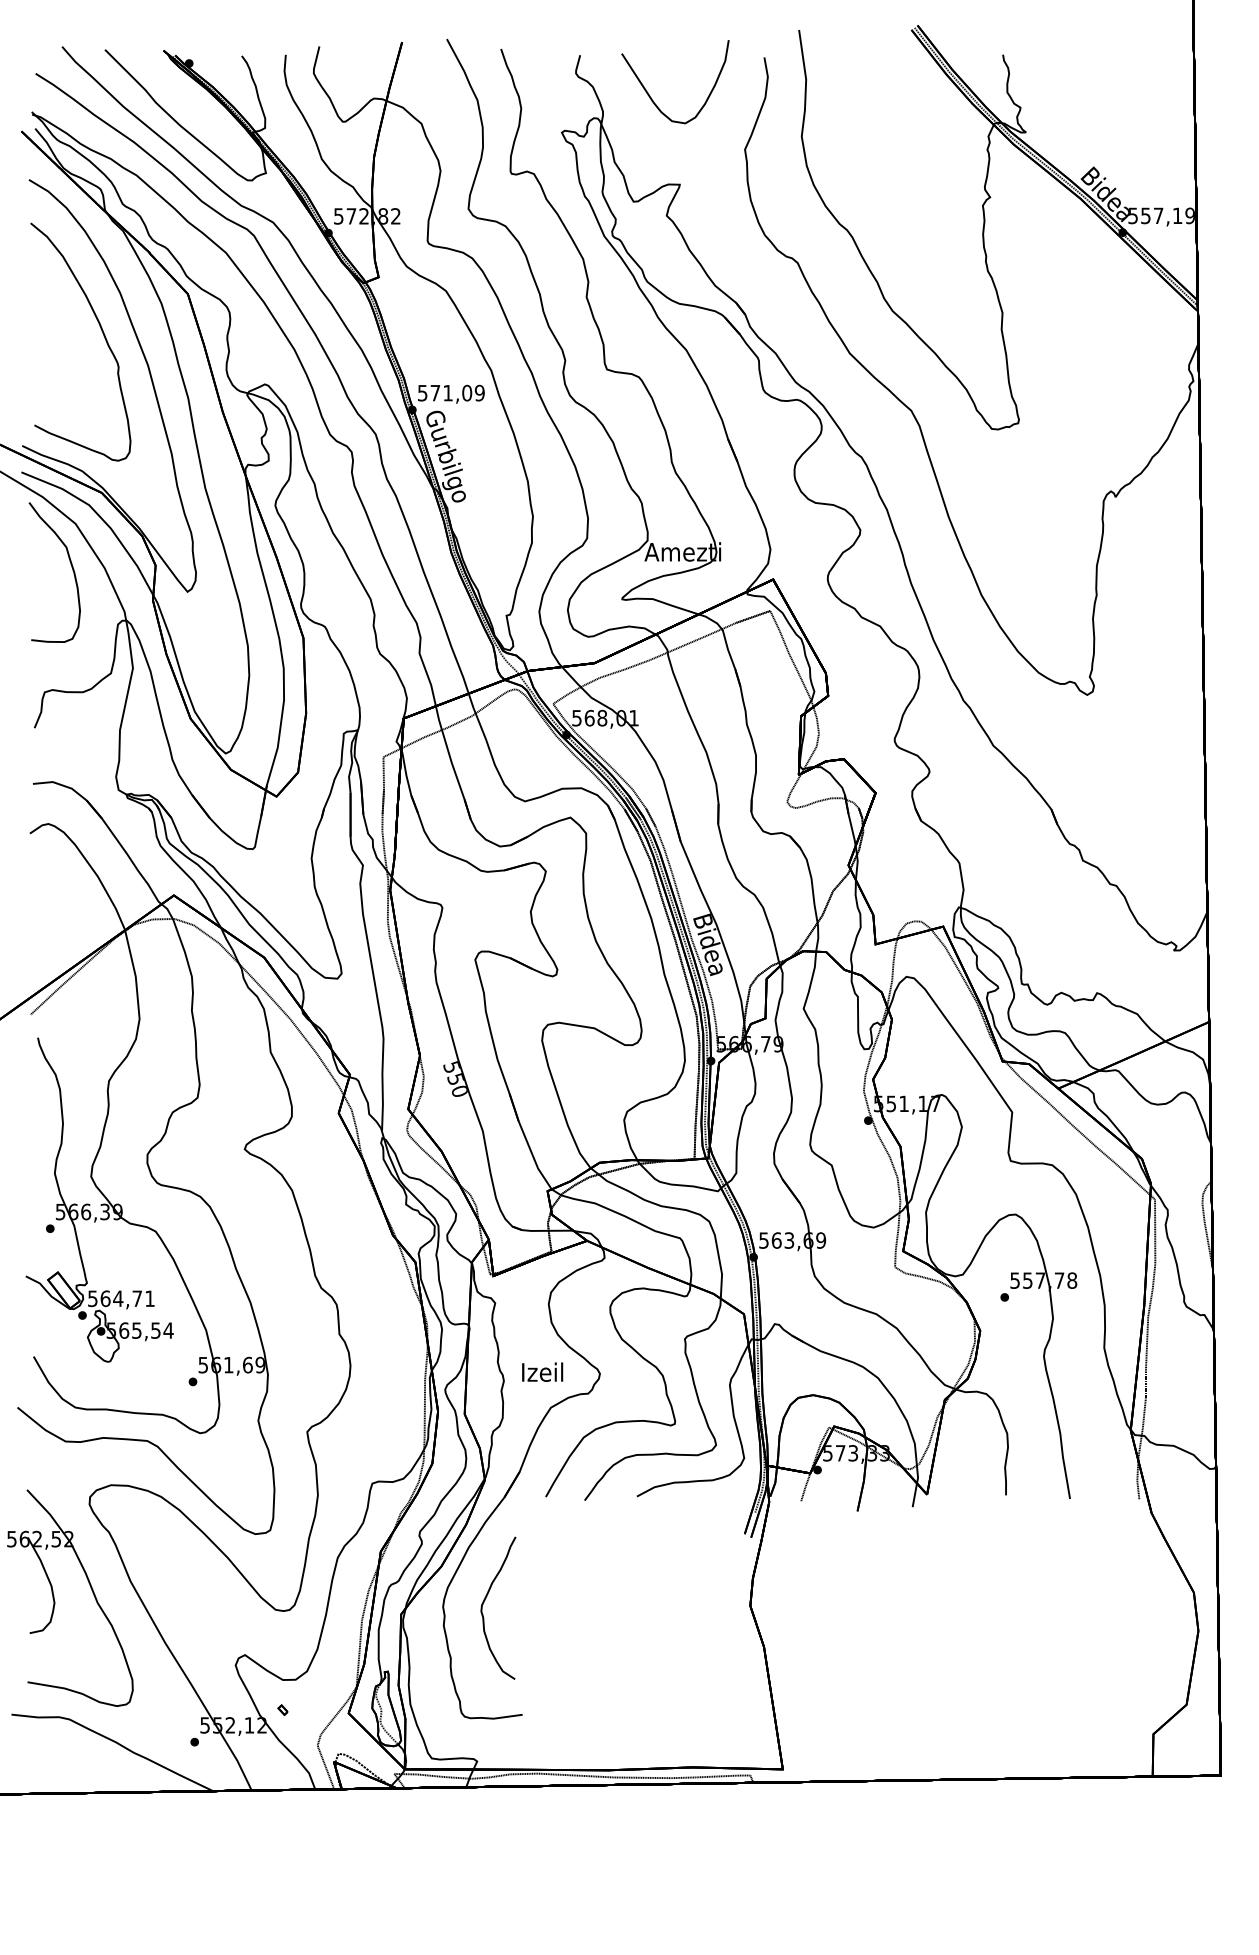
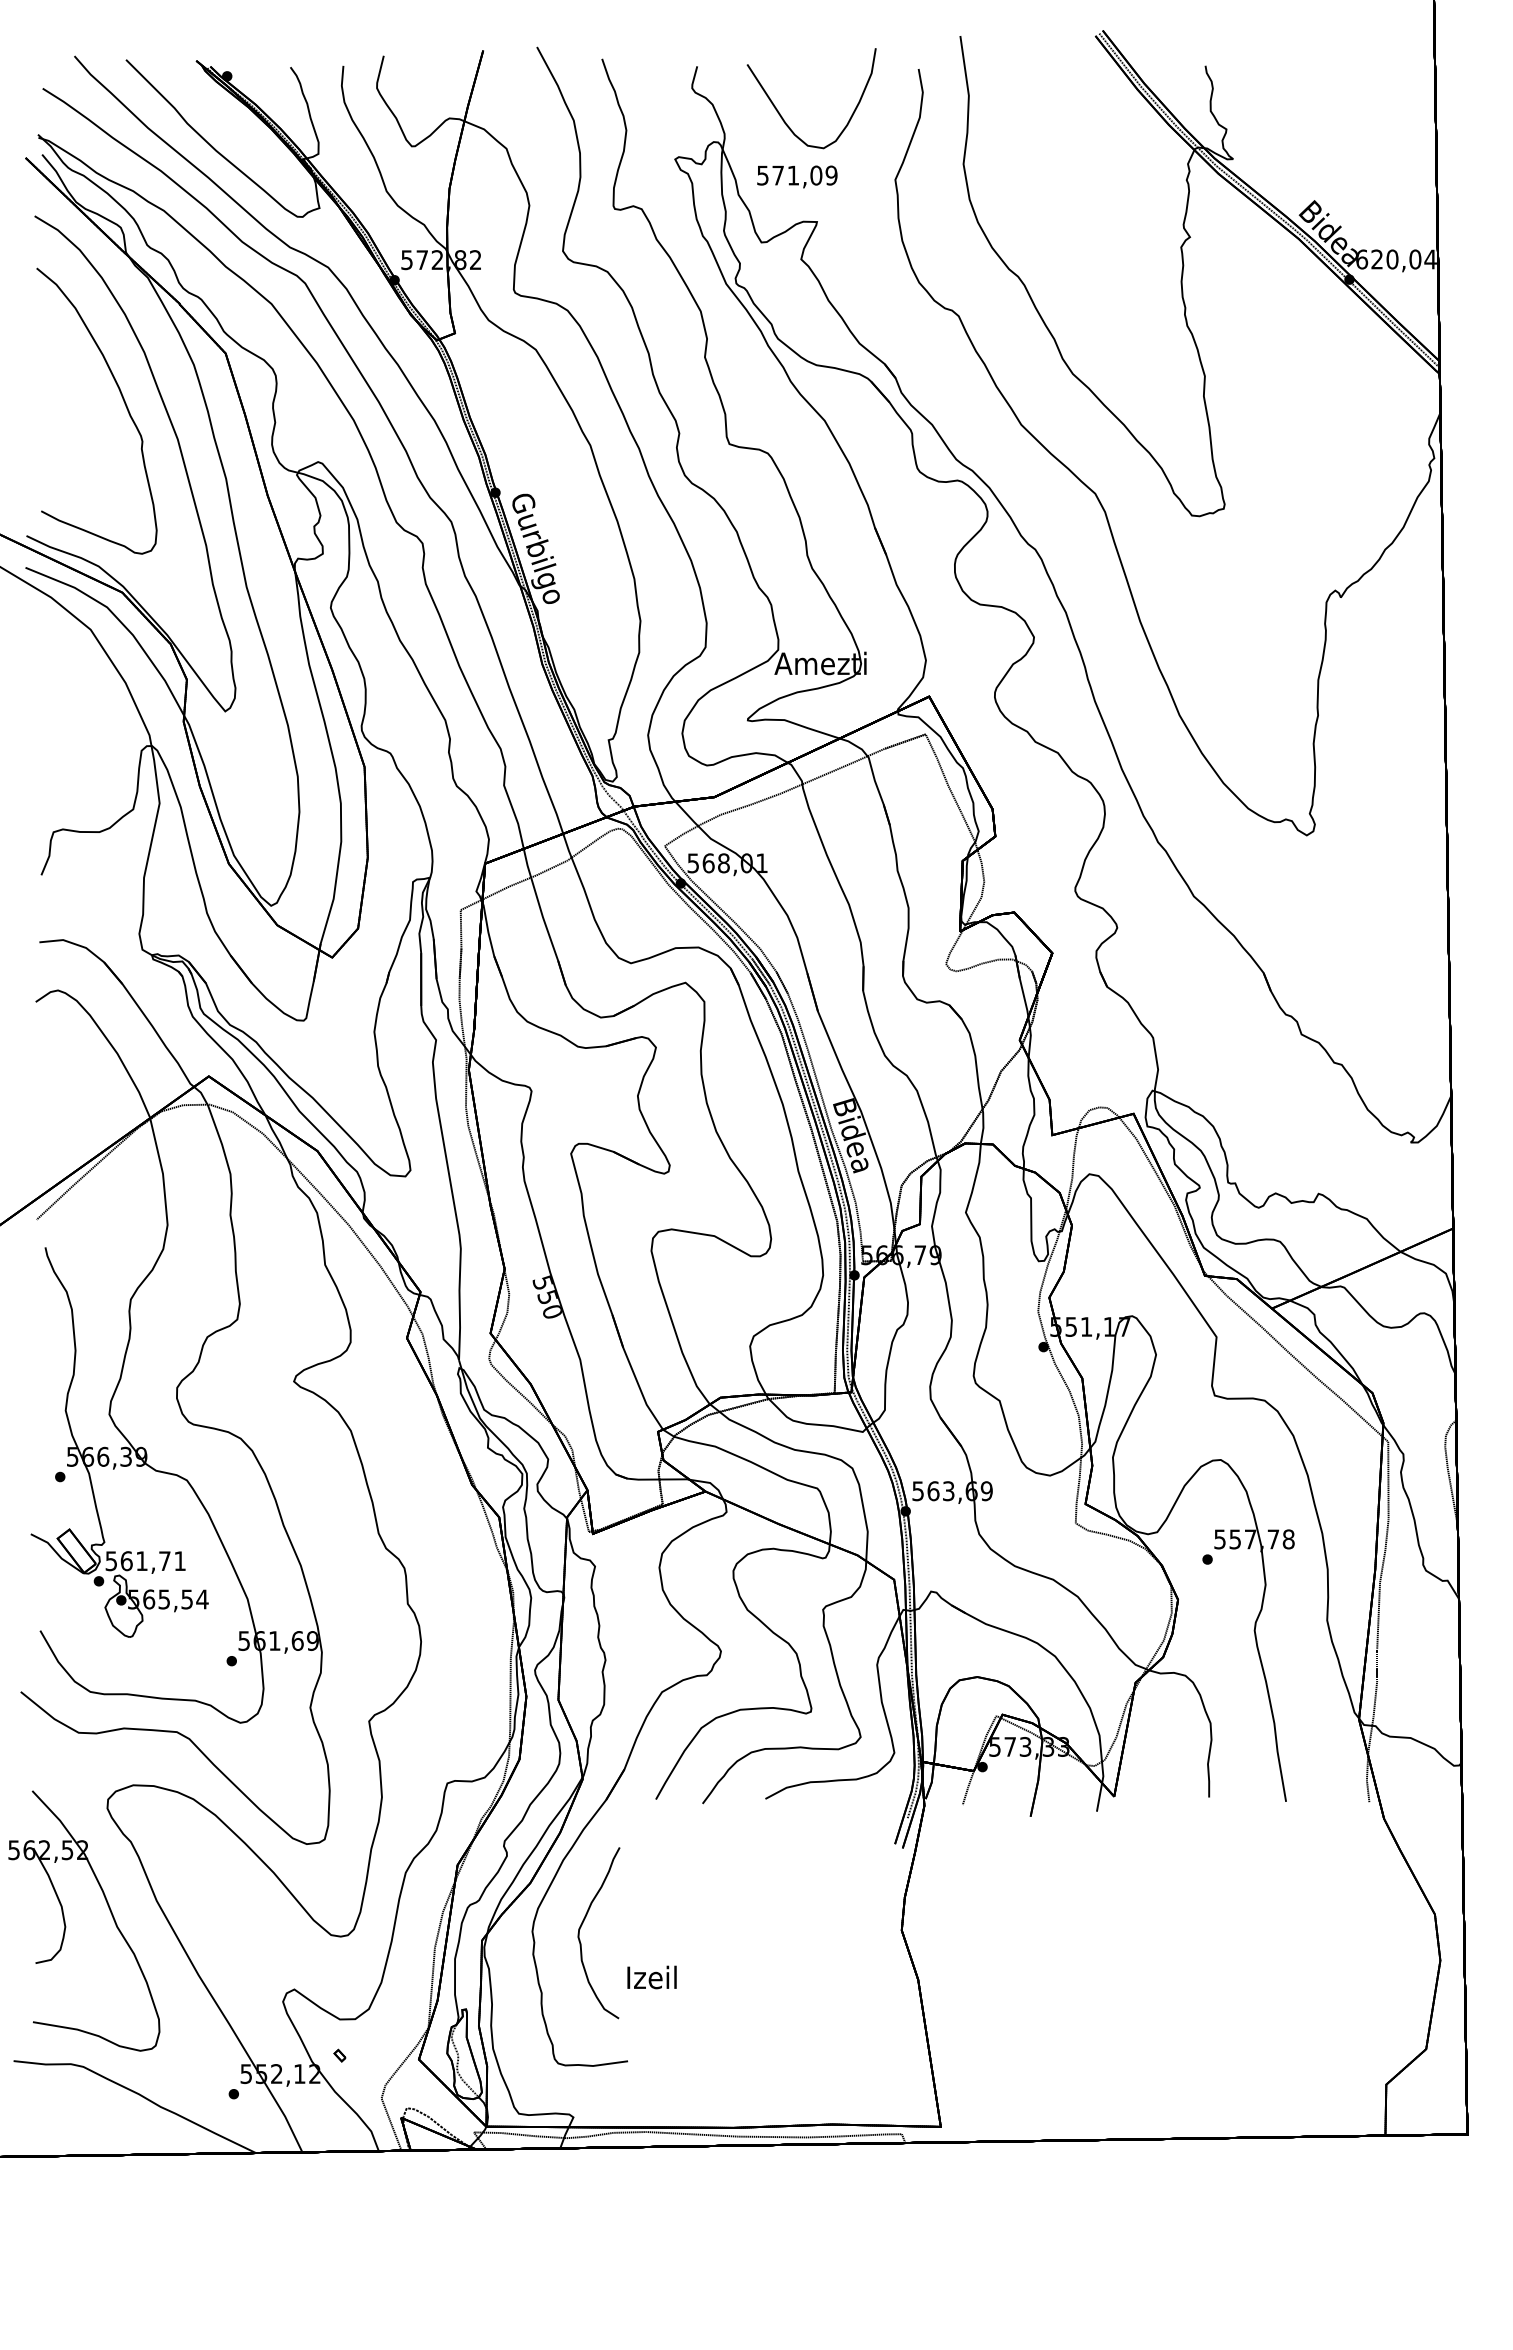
text: (1161, 215) -> (1396, 259), 557,19 -> 620,04
text: (451, 393) -> (797, 176), moved
curve: (71, 566) -> (85, 680), removed
text: (117, 1298) -> (141, 1560), 564,71 -> 561,71
text: (542, 1372) -> (651, 1977), moved

